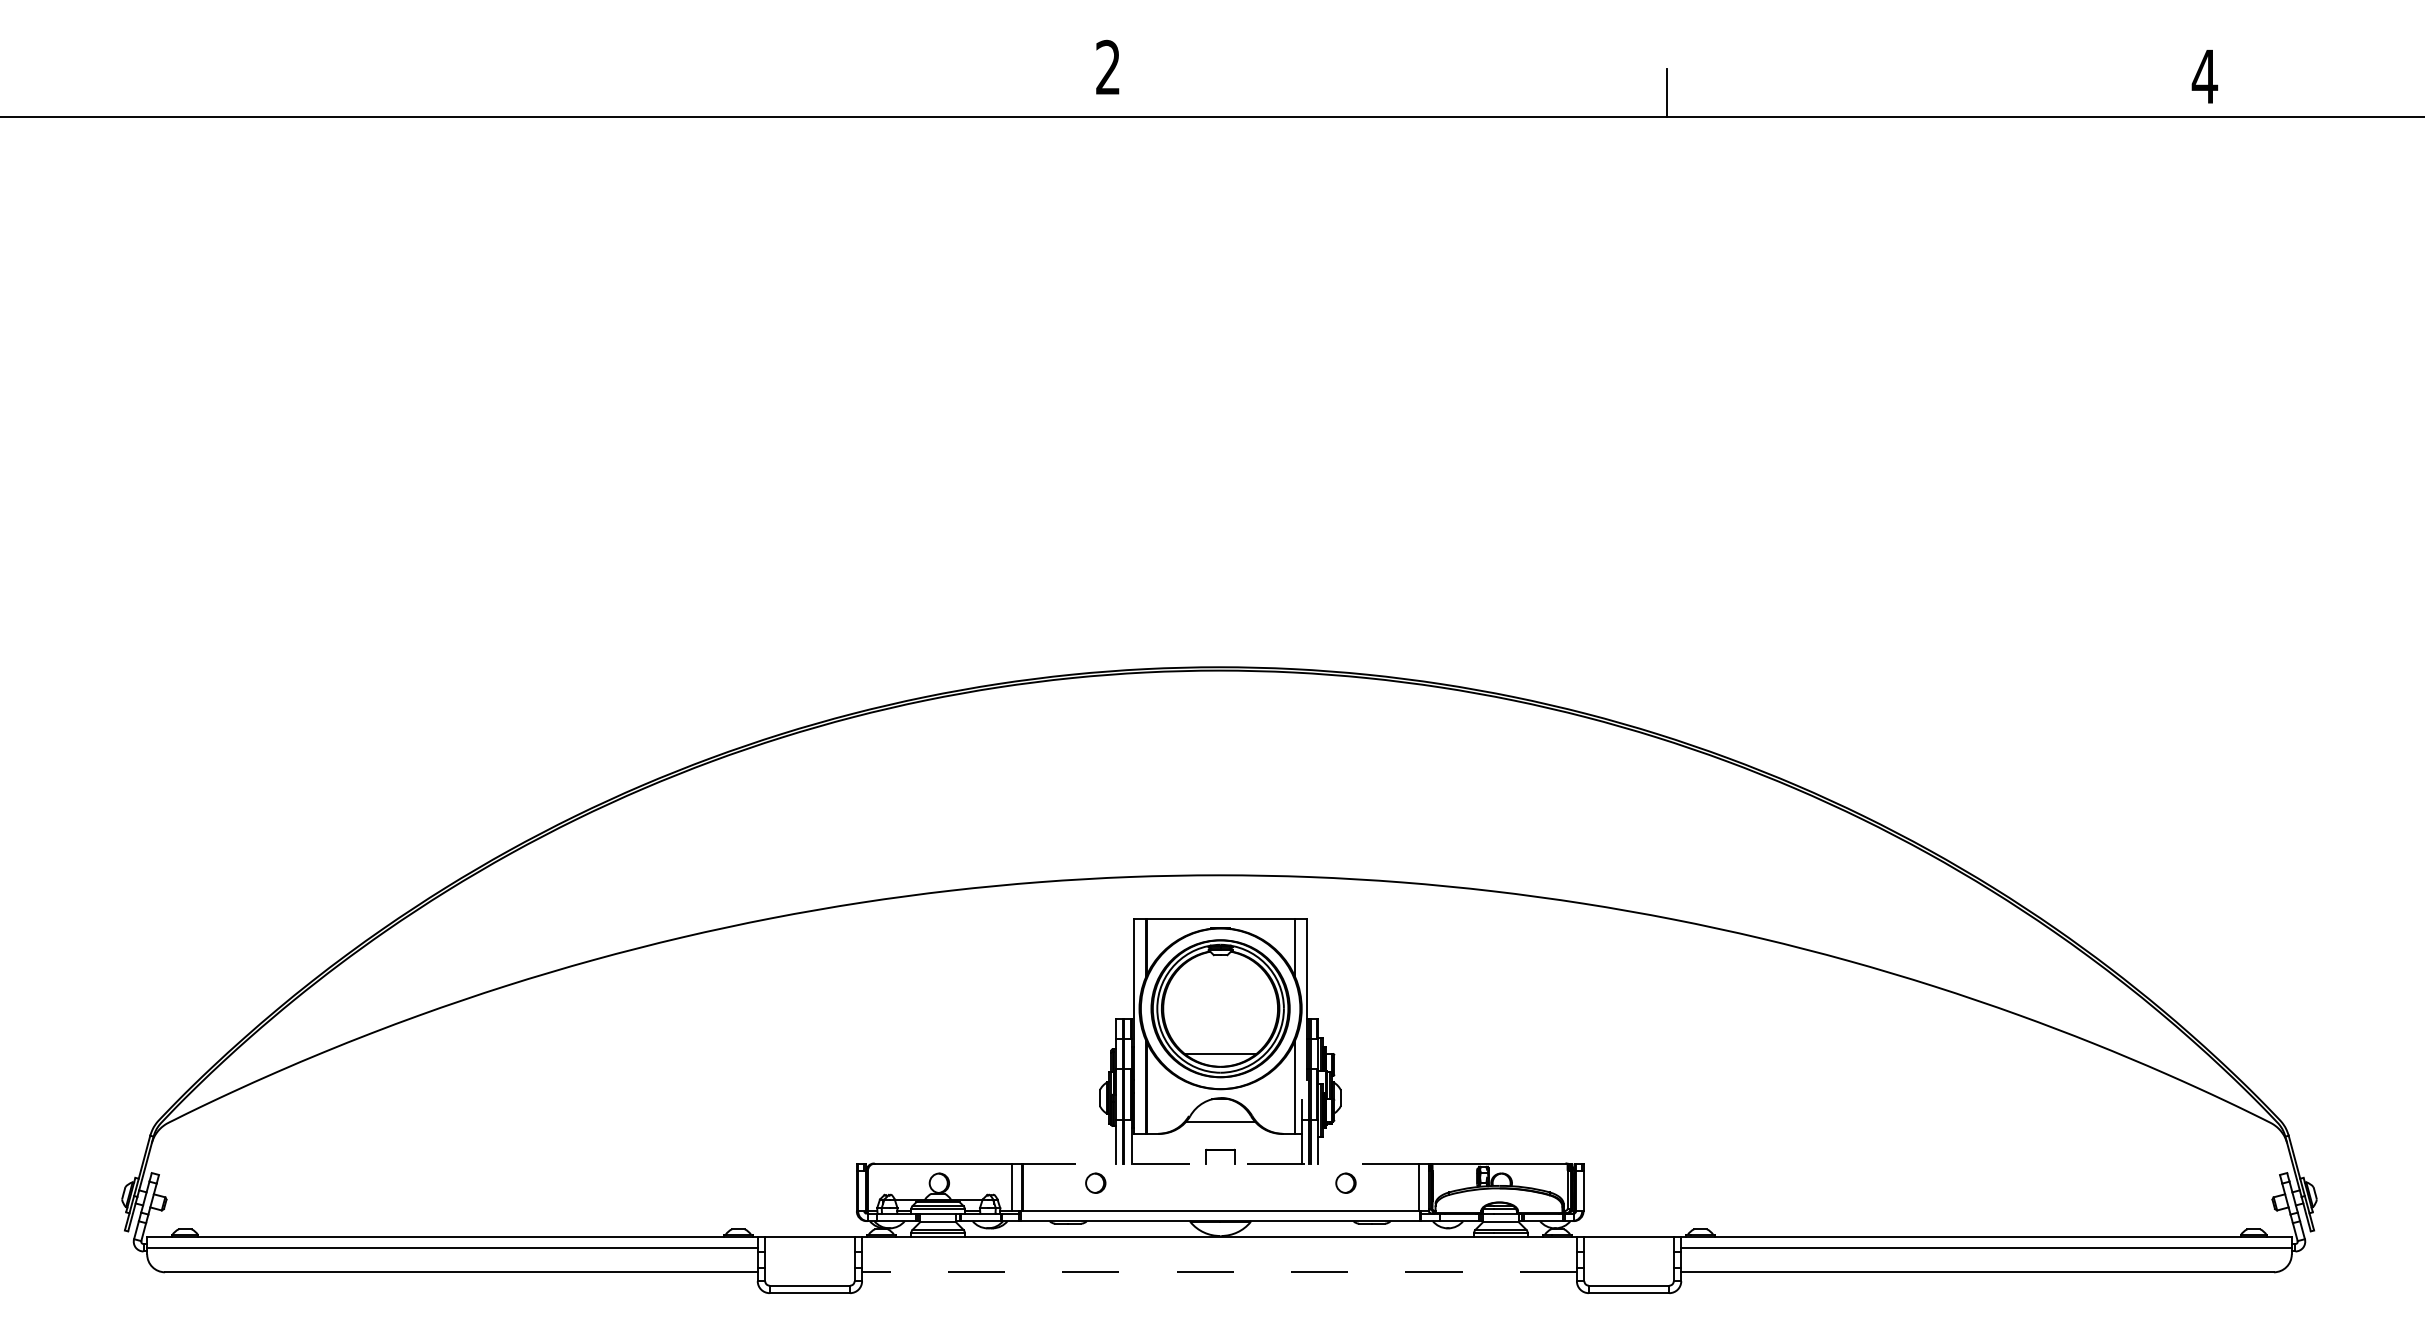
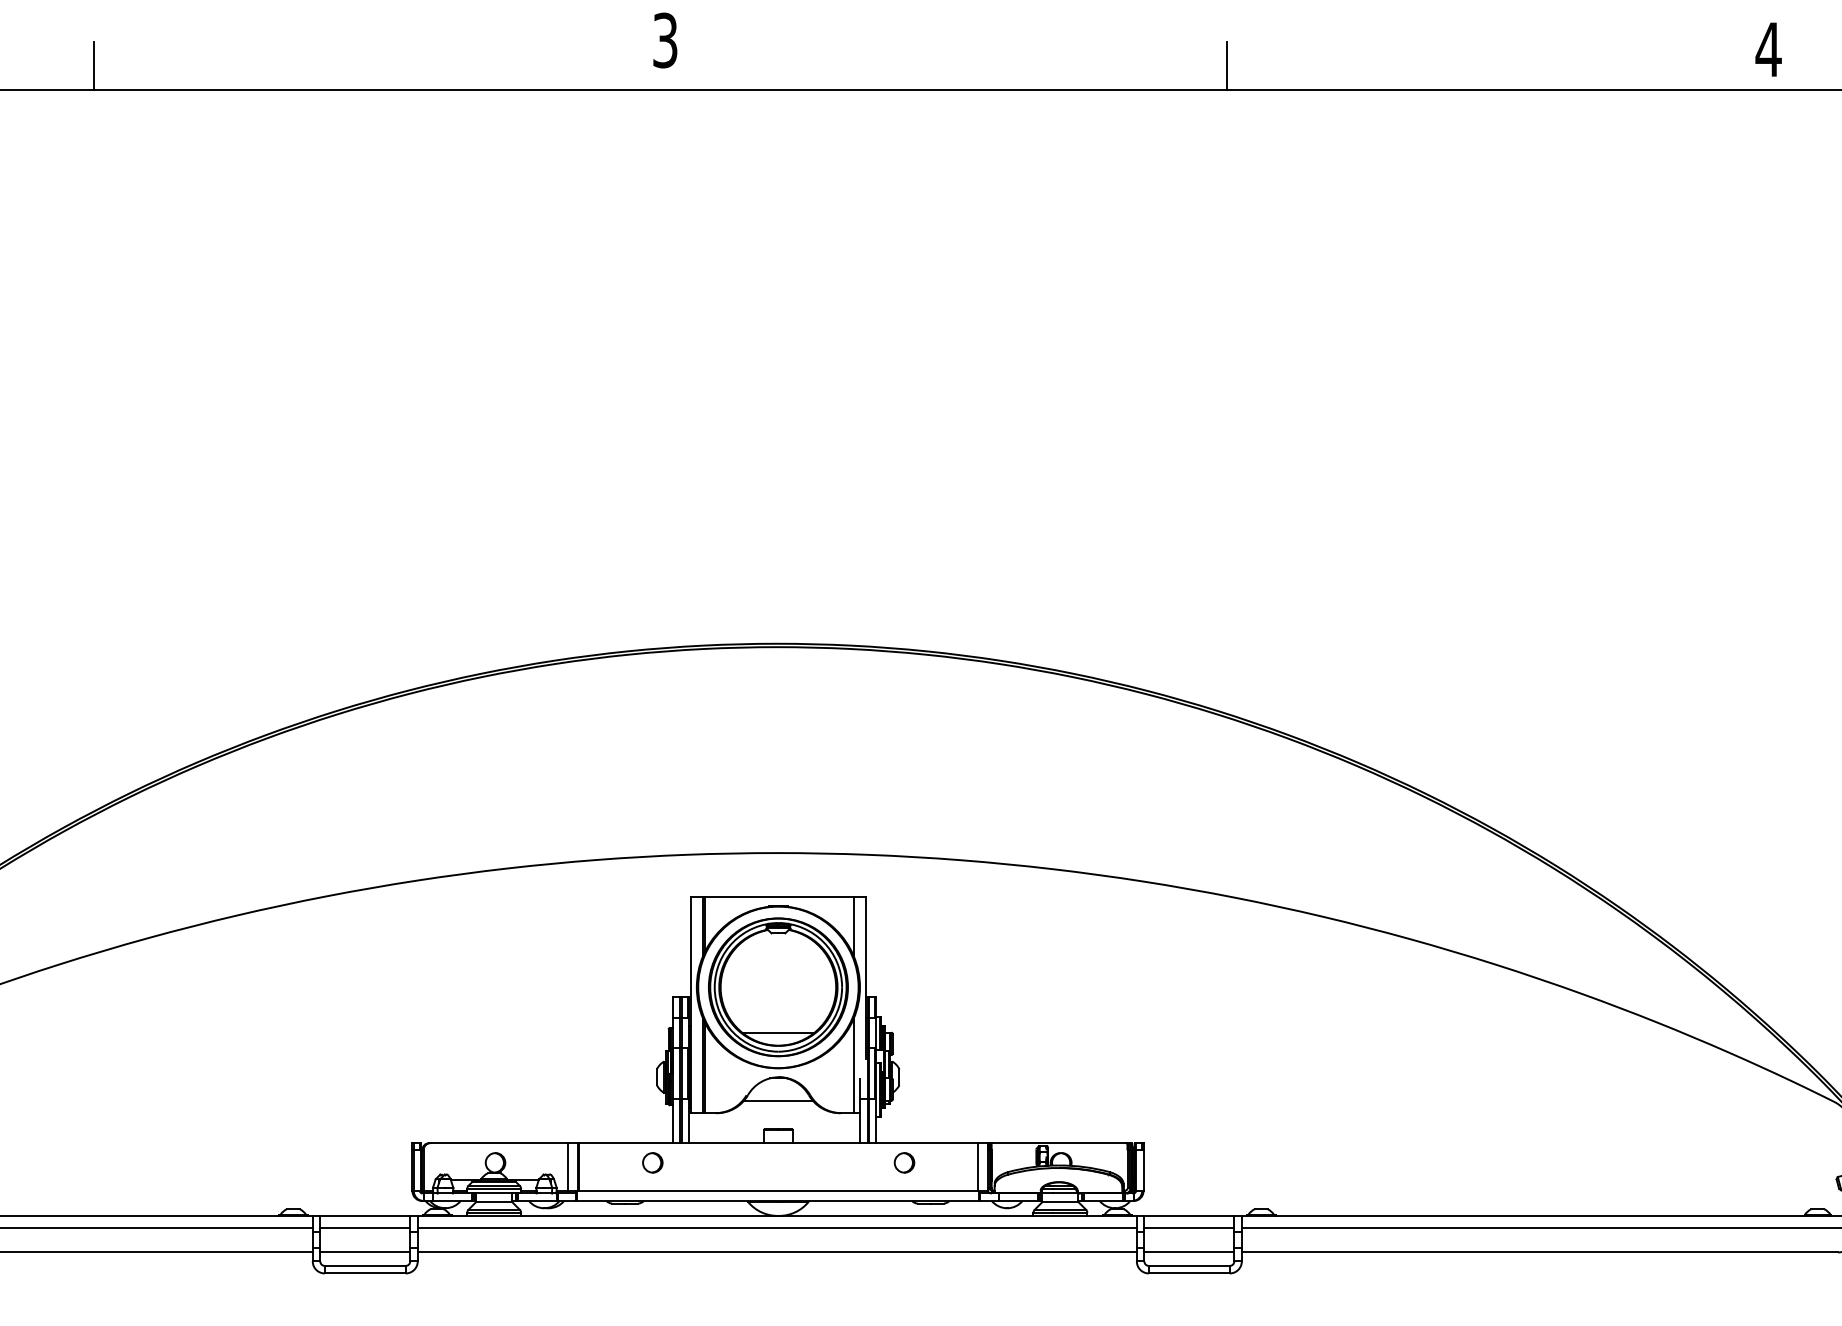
text: (1108, 67) -> (665, 40), 2 -> 3
line: (540, 92) -> (94, 65), added
line: (1220, 1163) -> (778, 1143), dashed -> solid
line: (809, 1248) -> (364, 1228), added
line: (1219, 1248) -> (777, 1228), added
line: (1628, 1248) -> (1188, 1228), added
line: (809, 1272) -> (364, 1252), added
line: (1218, 1272) -> (776, 1252), dashed -> solid
line: (1628, 1272) -> (1188, 1252), added

